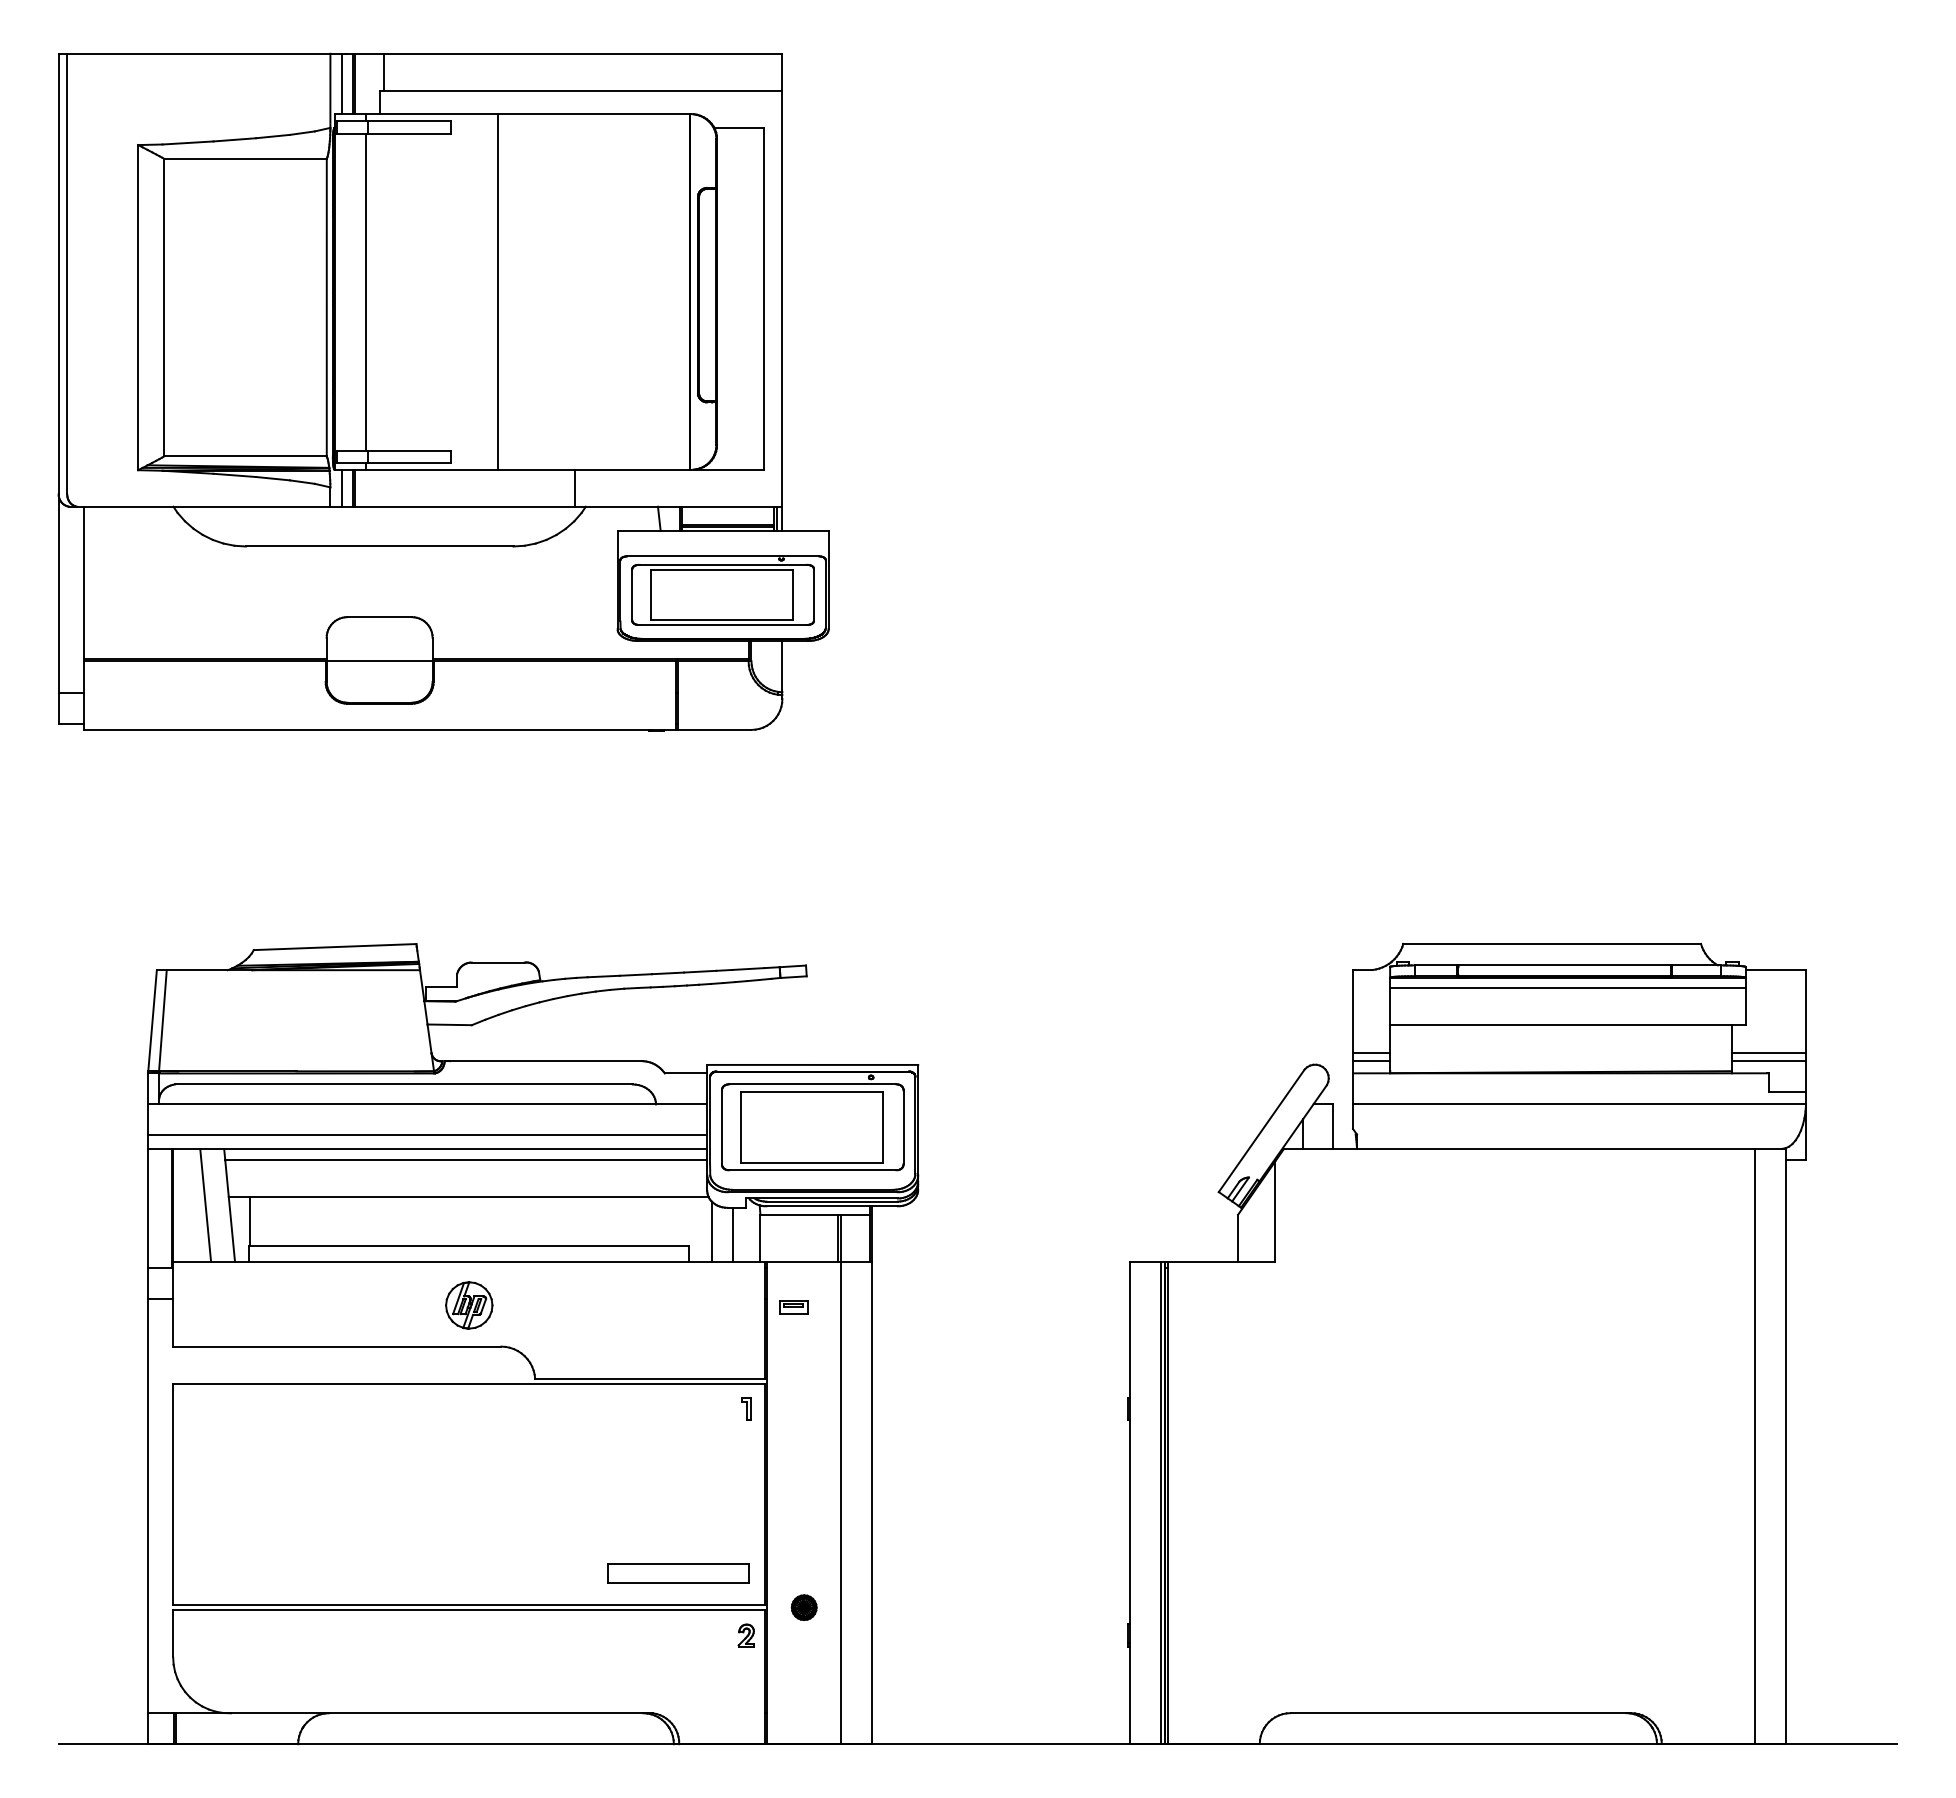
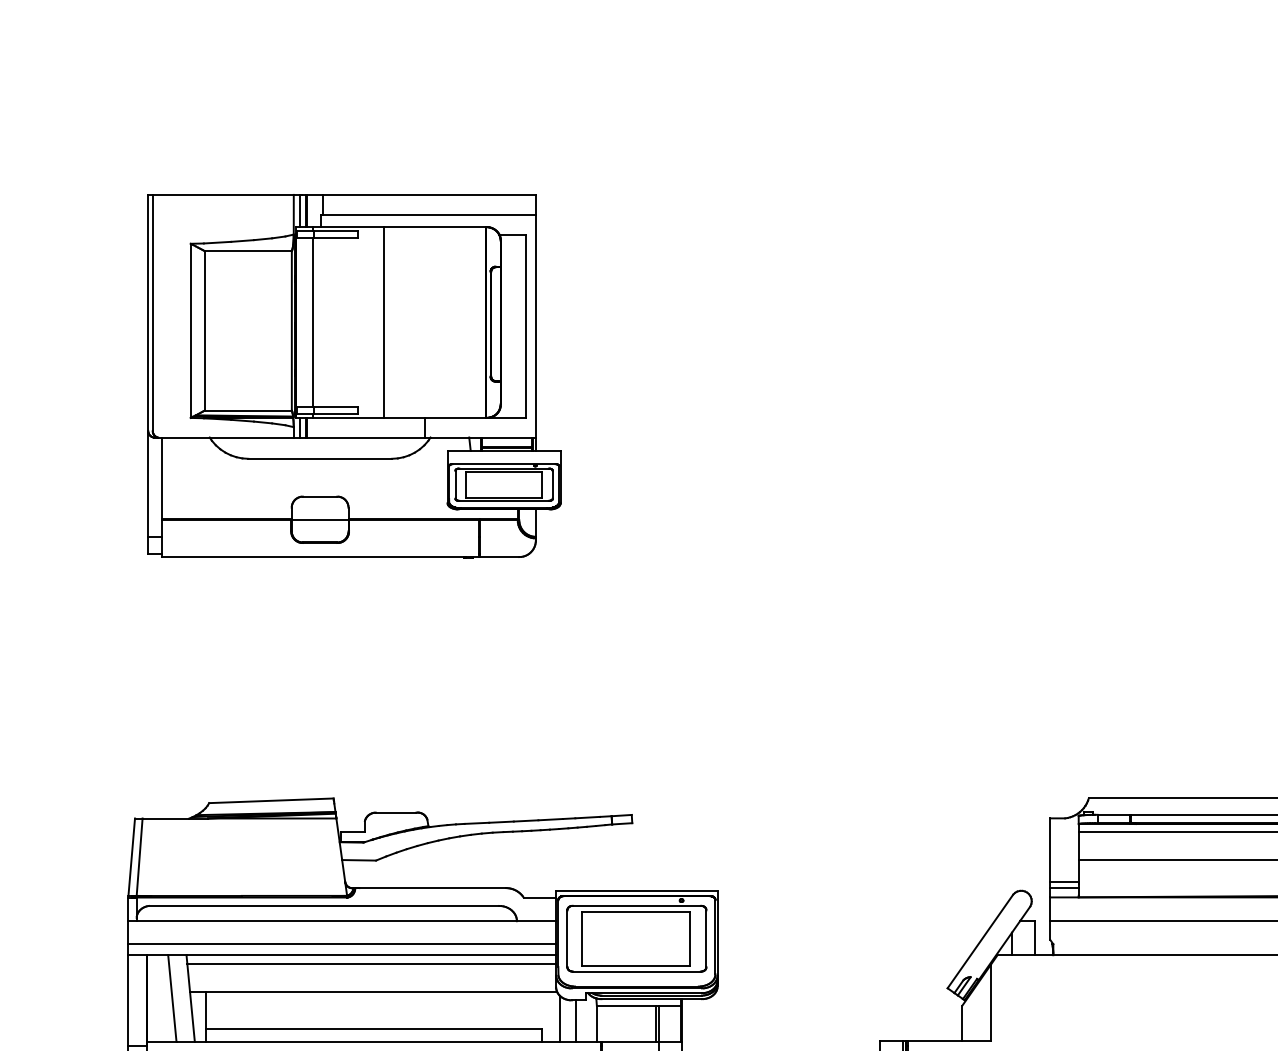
part: (443, 391) -> (354, 375), size x0.7

